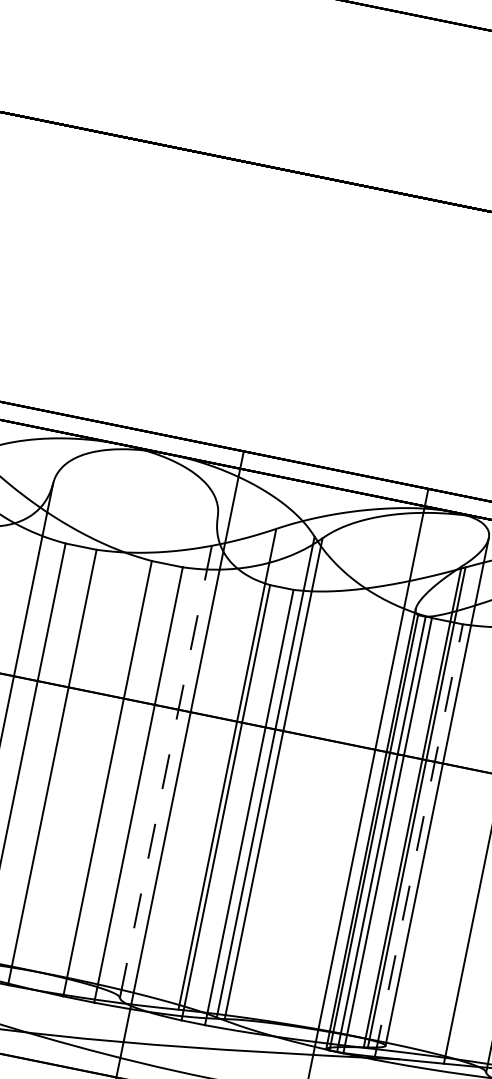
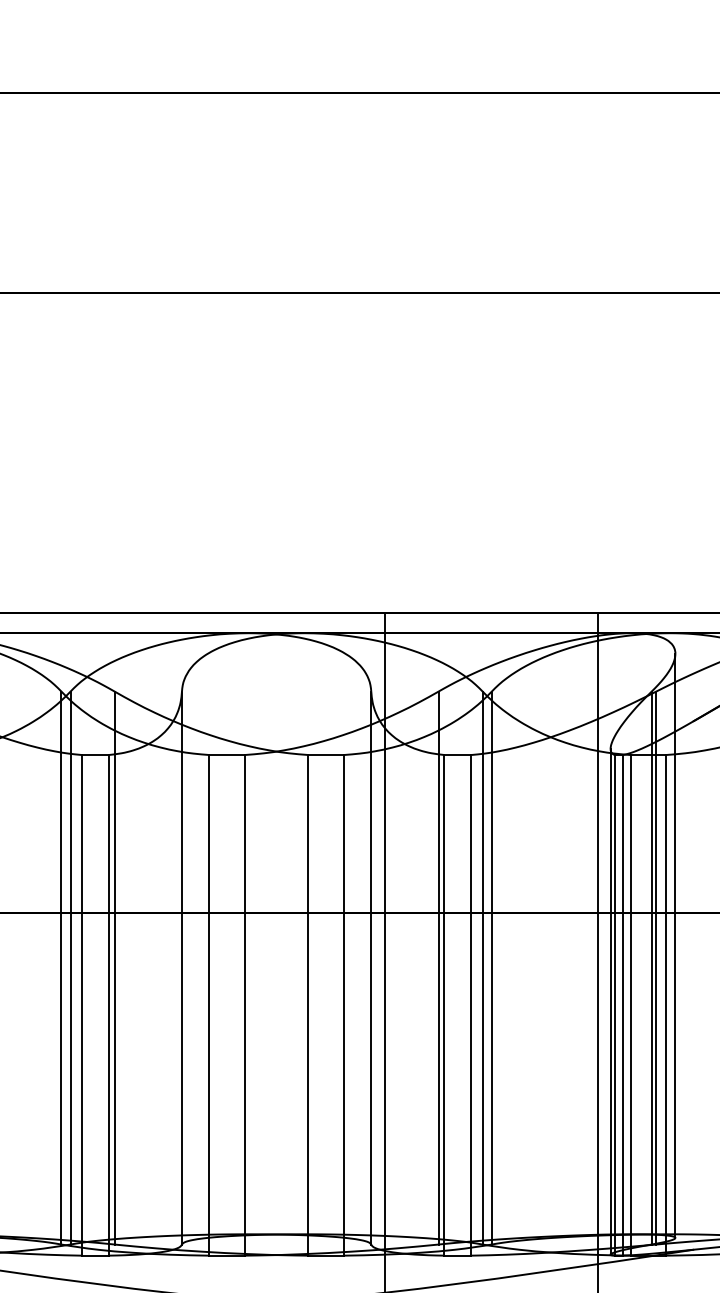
line: (169, 756) -> (371, 967), dashed -> solid
line: (419, 841) -> (666, 1004), dashed -> solid

